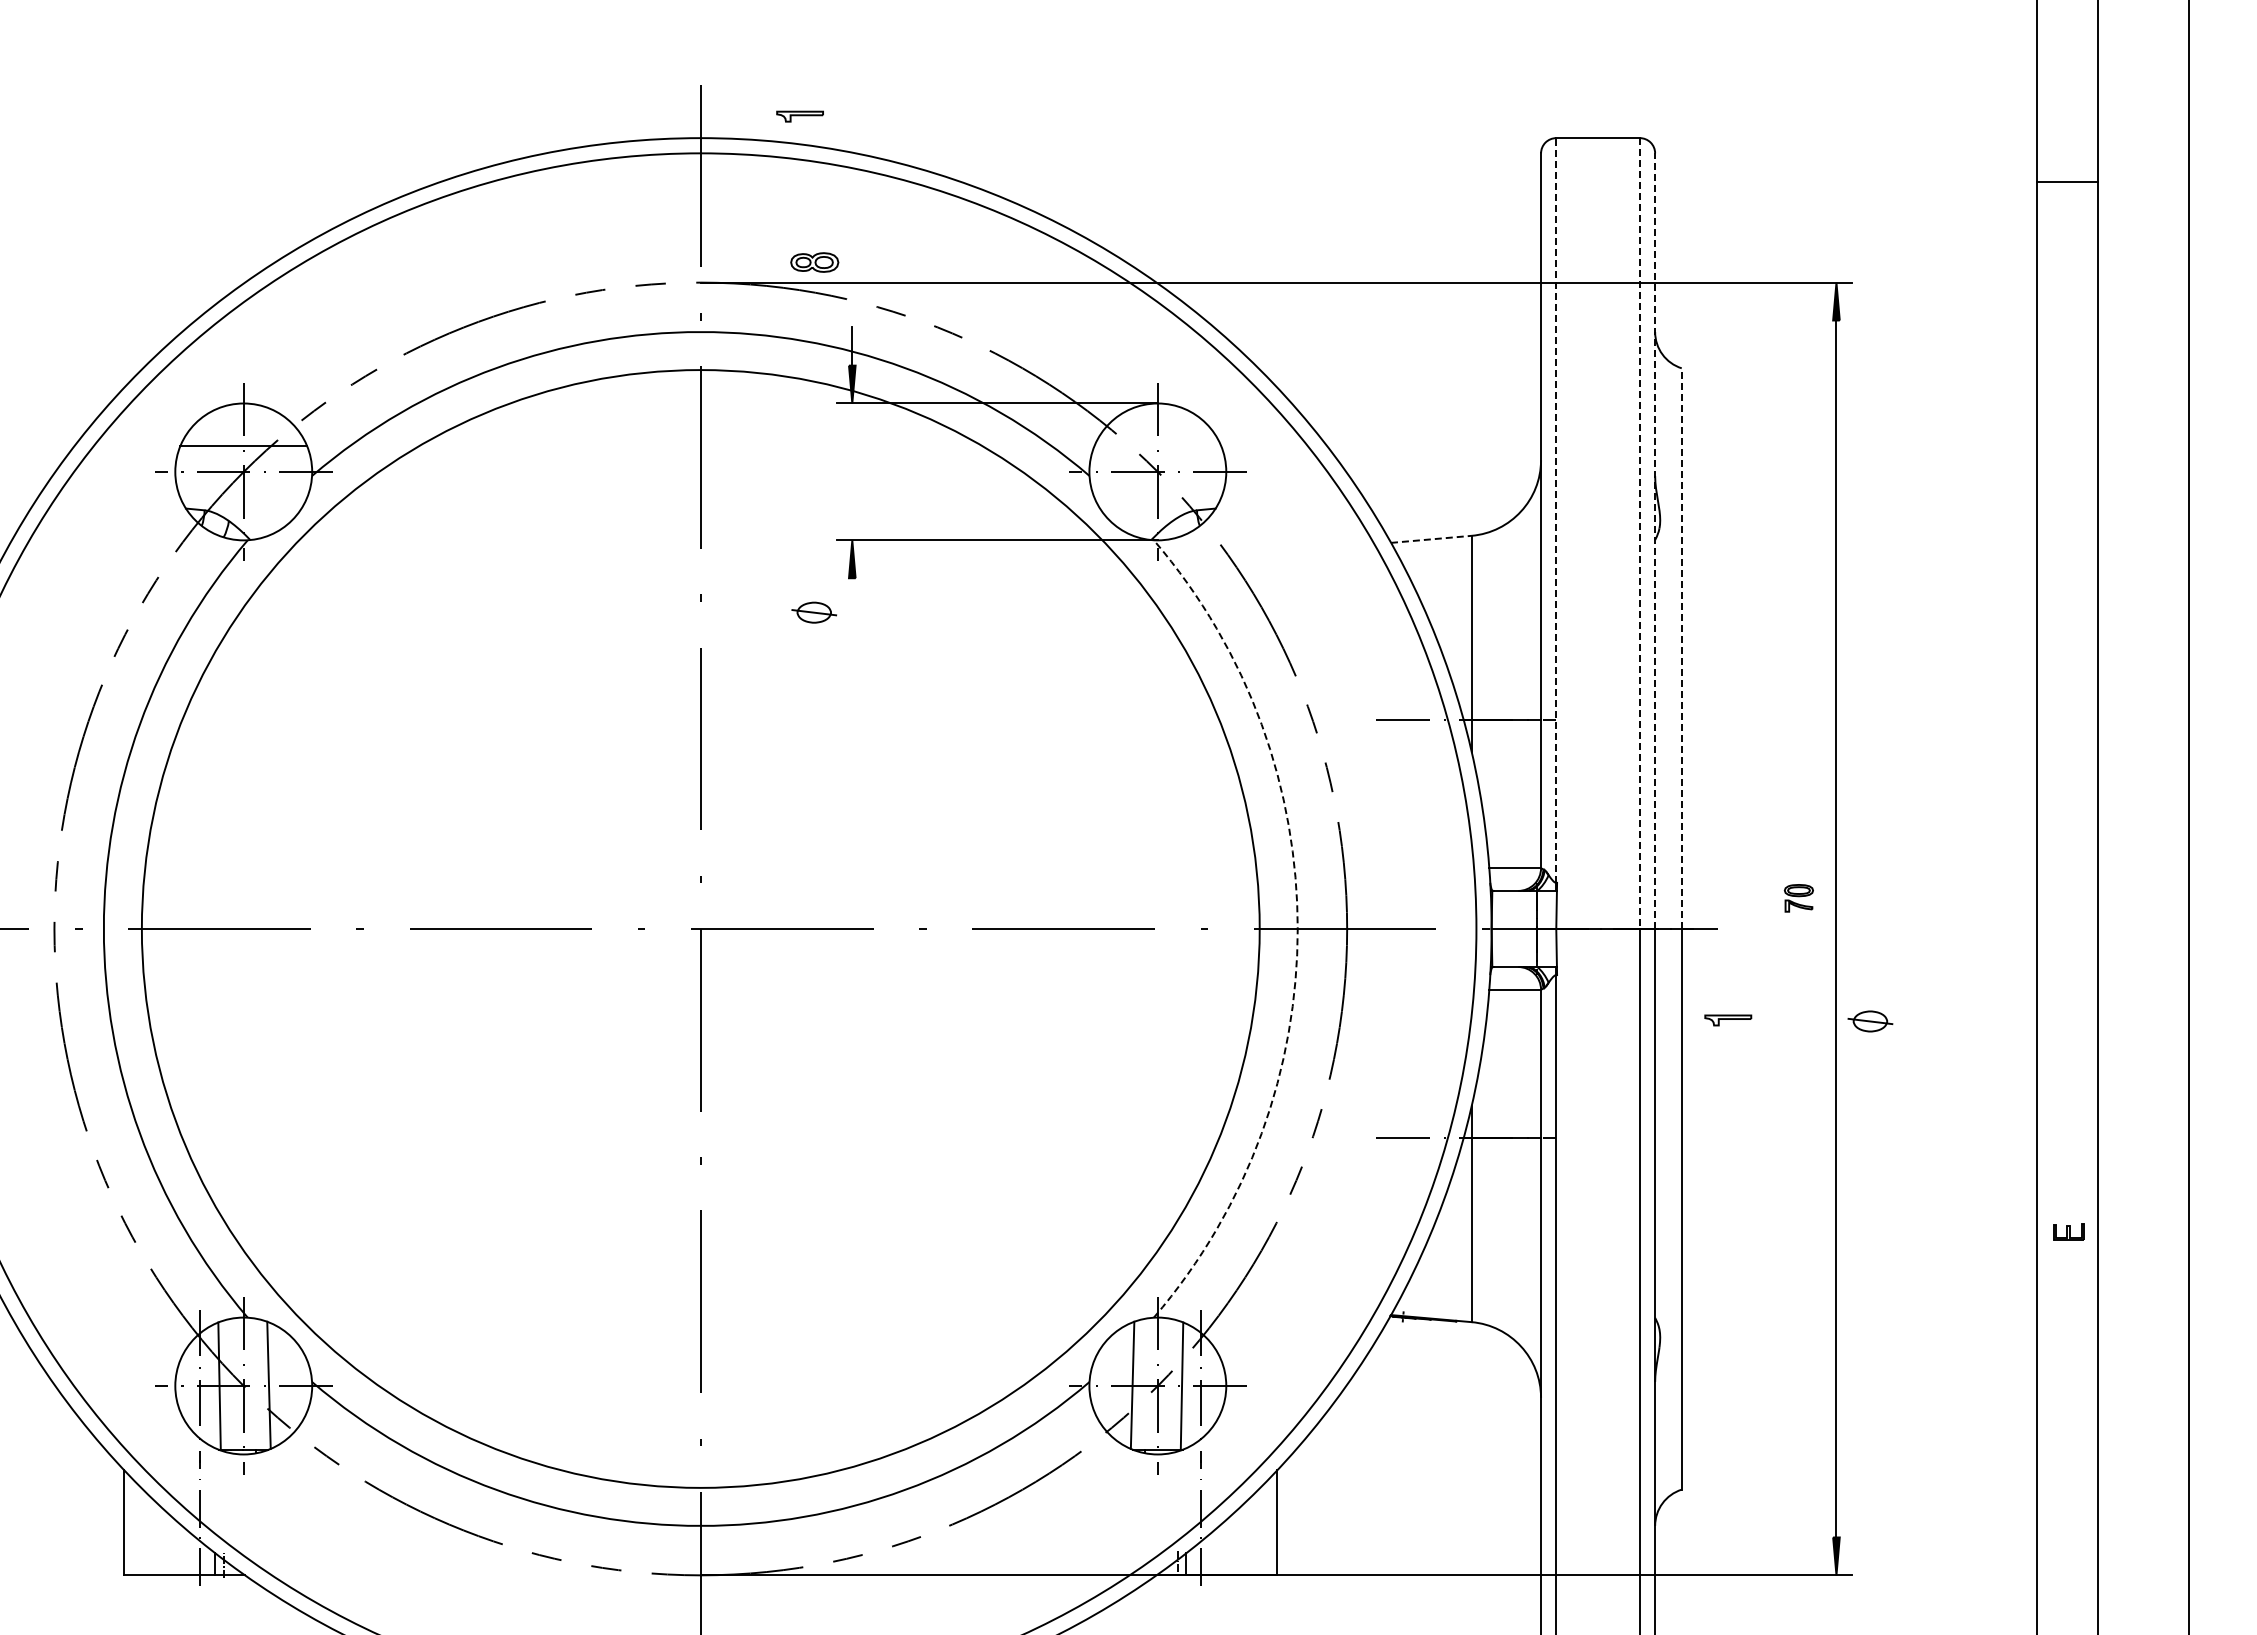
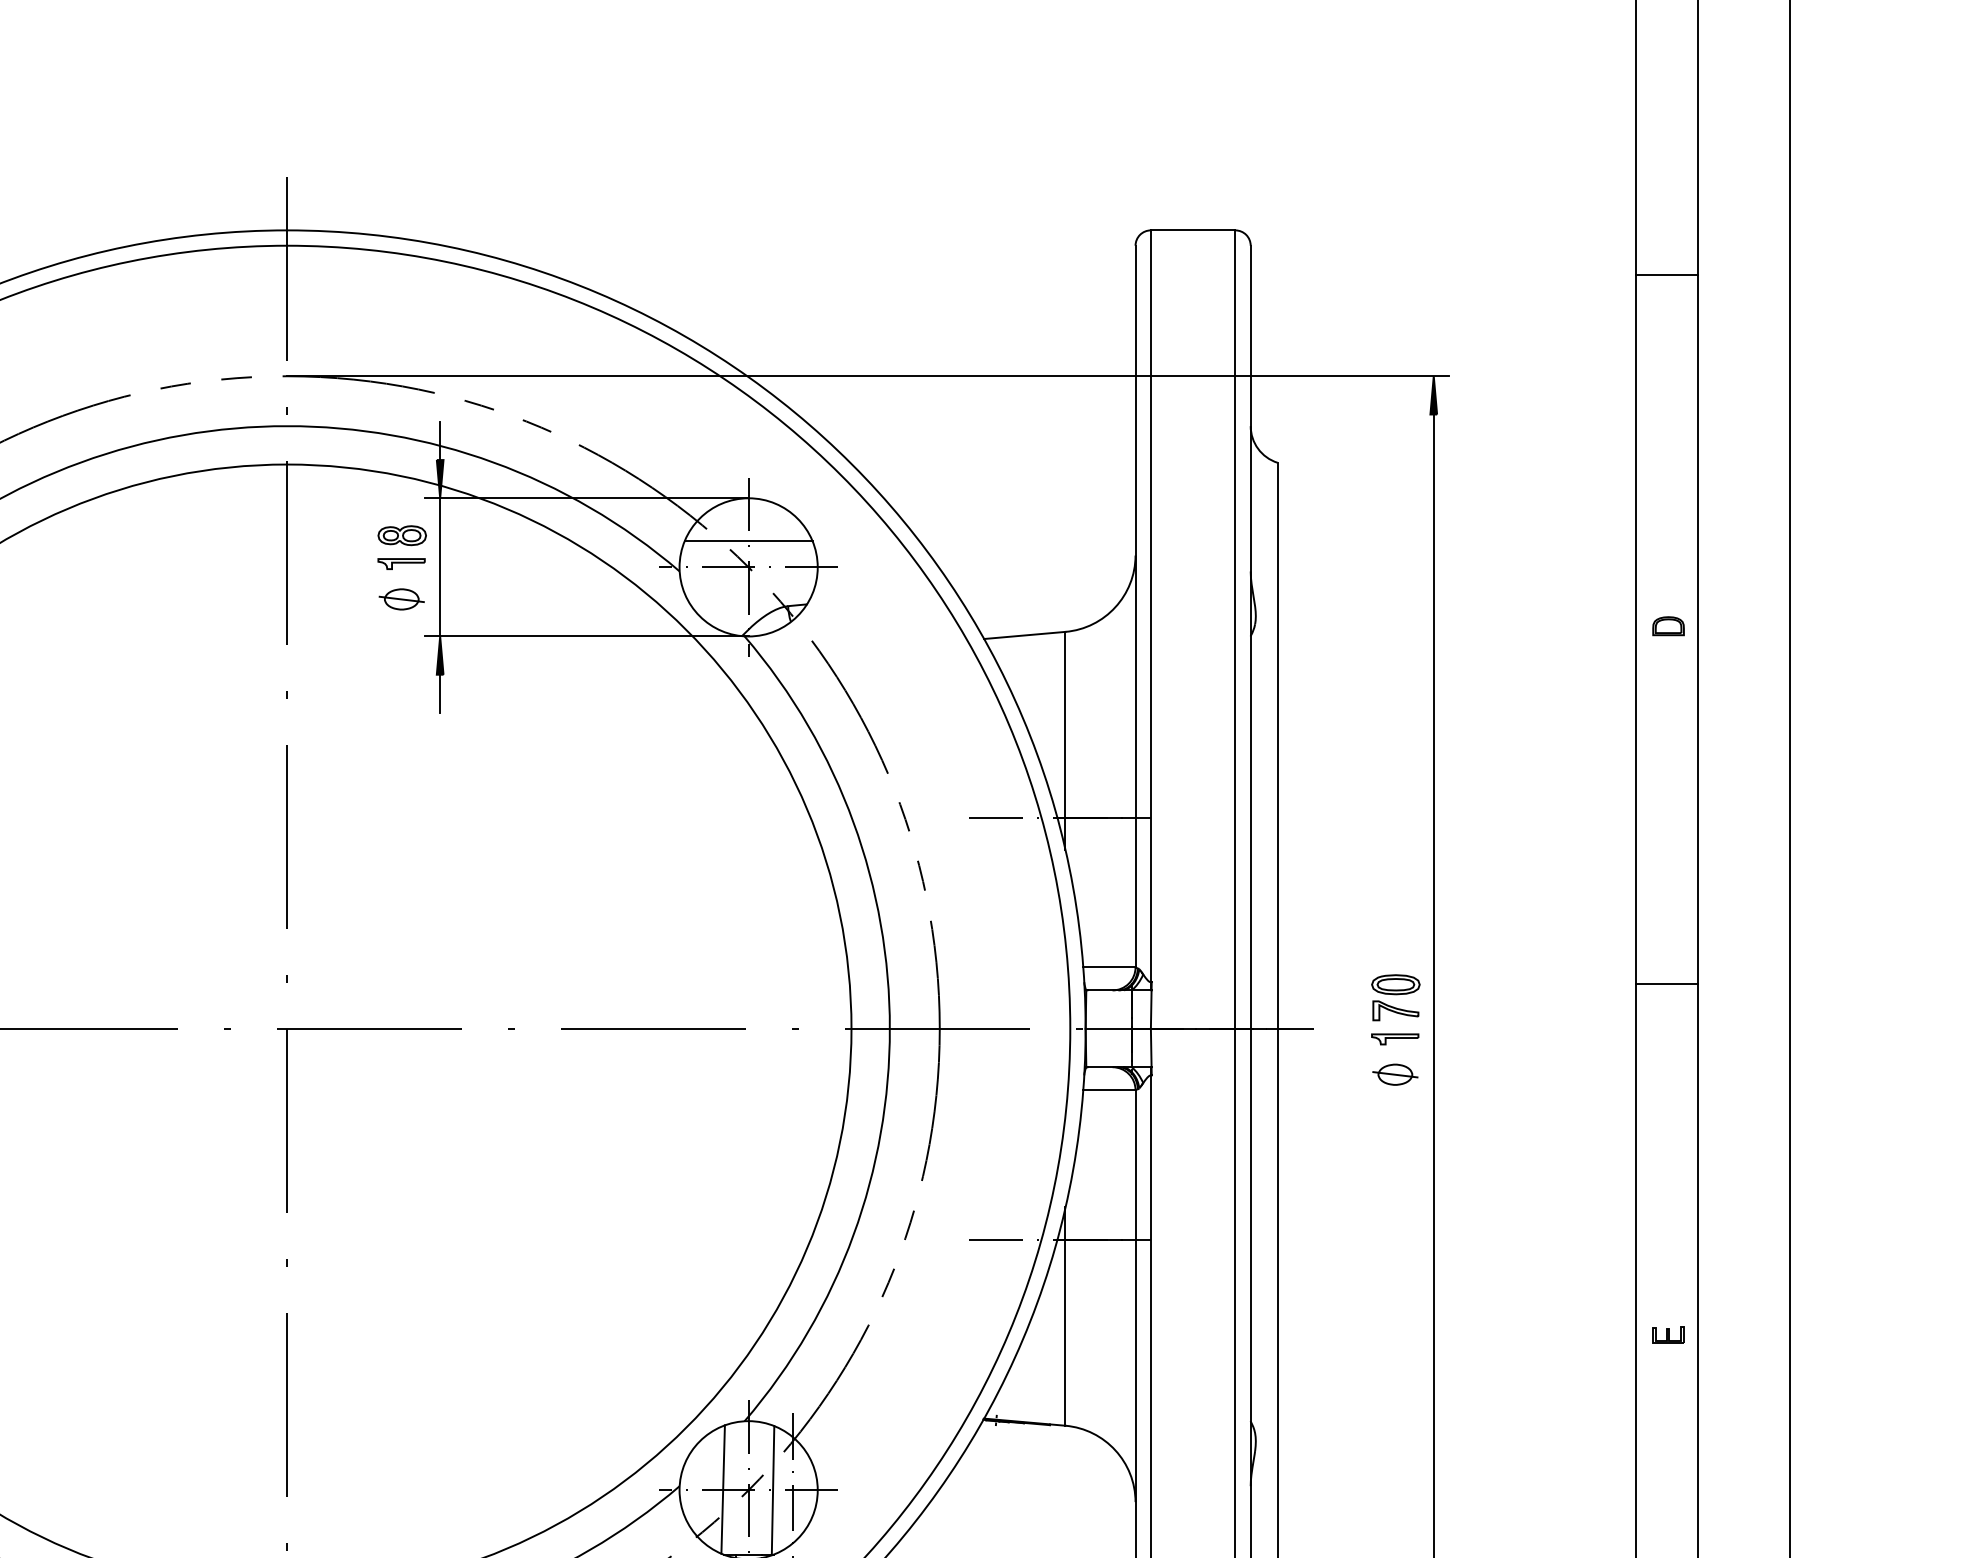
part: (799, 116) -> (400, 563), moved
part: (814, 262) -> (402, 535), moved
line: (1157, 446) -> (748, 541), added
line: (852, 471) -> (440, 566), added
line: (1556, 509) -> (1151, 605), dashed -> solid
part: (2068, 529) -> (1668, 625), added
line: (1639, 534) -> (1234, 630), dashed -> solid
line: (1431, 539) -> (1024, 635), dashed -> solid
line: (1655, 541) -> (1251, 637), dashed -> solid
line: (852, 597) -> (440, 694), added
part: (813, 612) -> (400, 599), moved
line: (1681, 648) -> (1277, 745), dashed -> solid
line: (2067, 884) -> (1667, 983), added
part: (1798, 898) -> (1395, 998), size x1.67
arc: (1297, 928) -> (889, 1028), dashed -> solid
part: (1728, 1020) -> (1395, 1039), moved
part: (1870, 1021) -> (1395, 1074), moved

